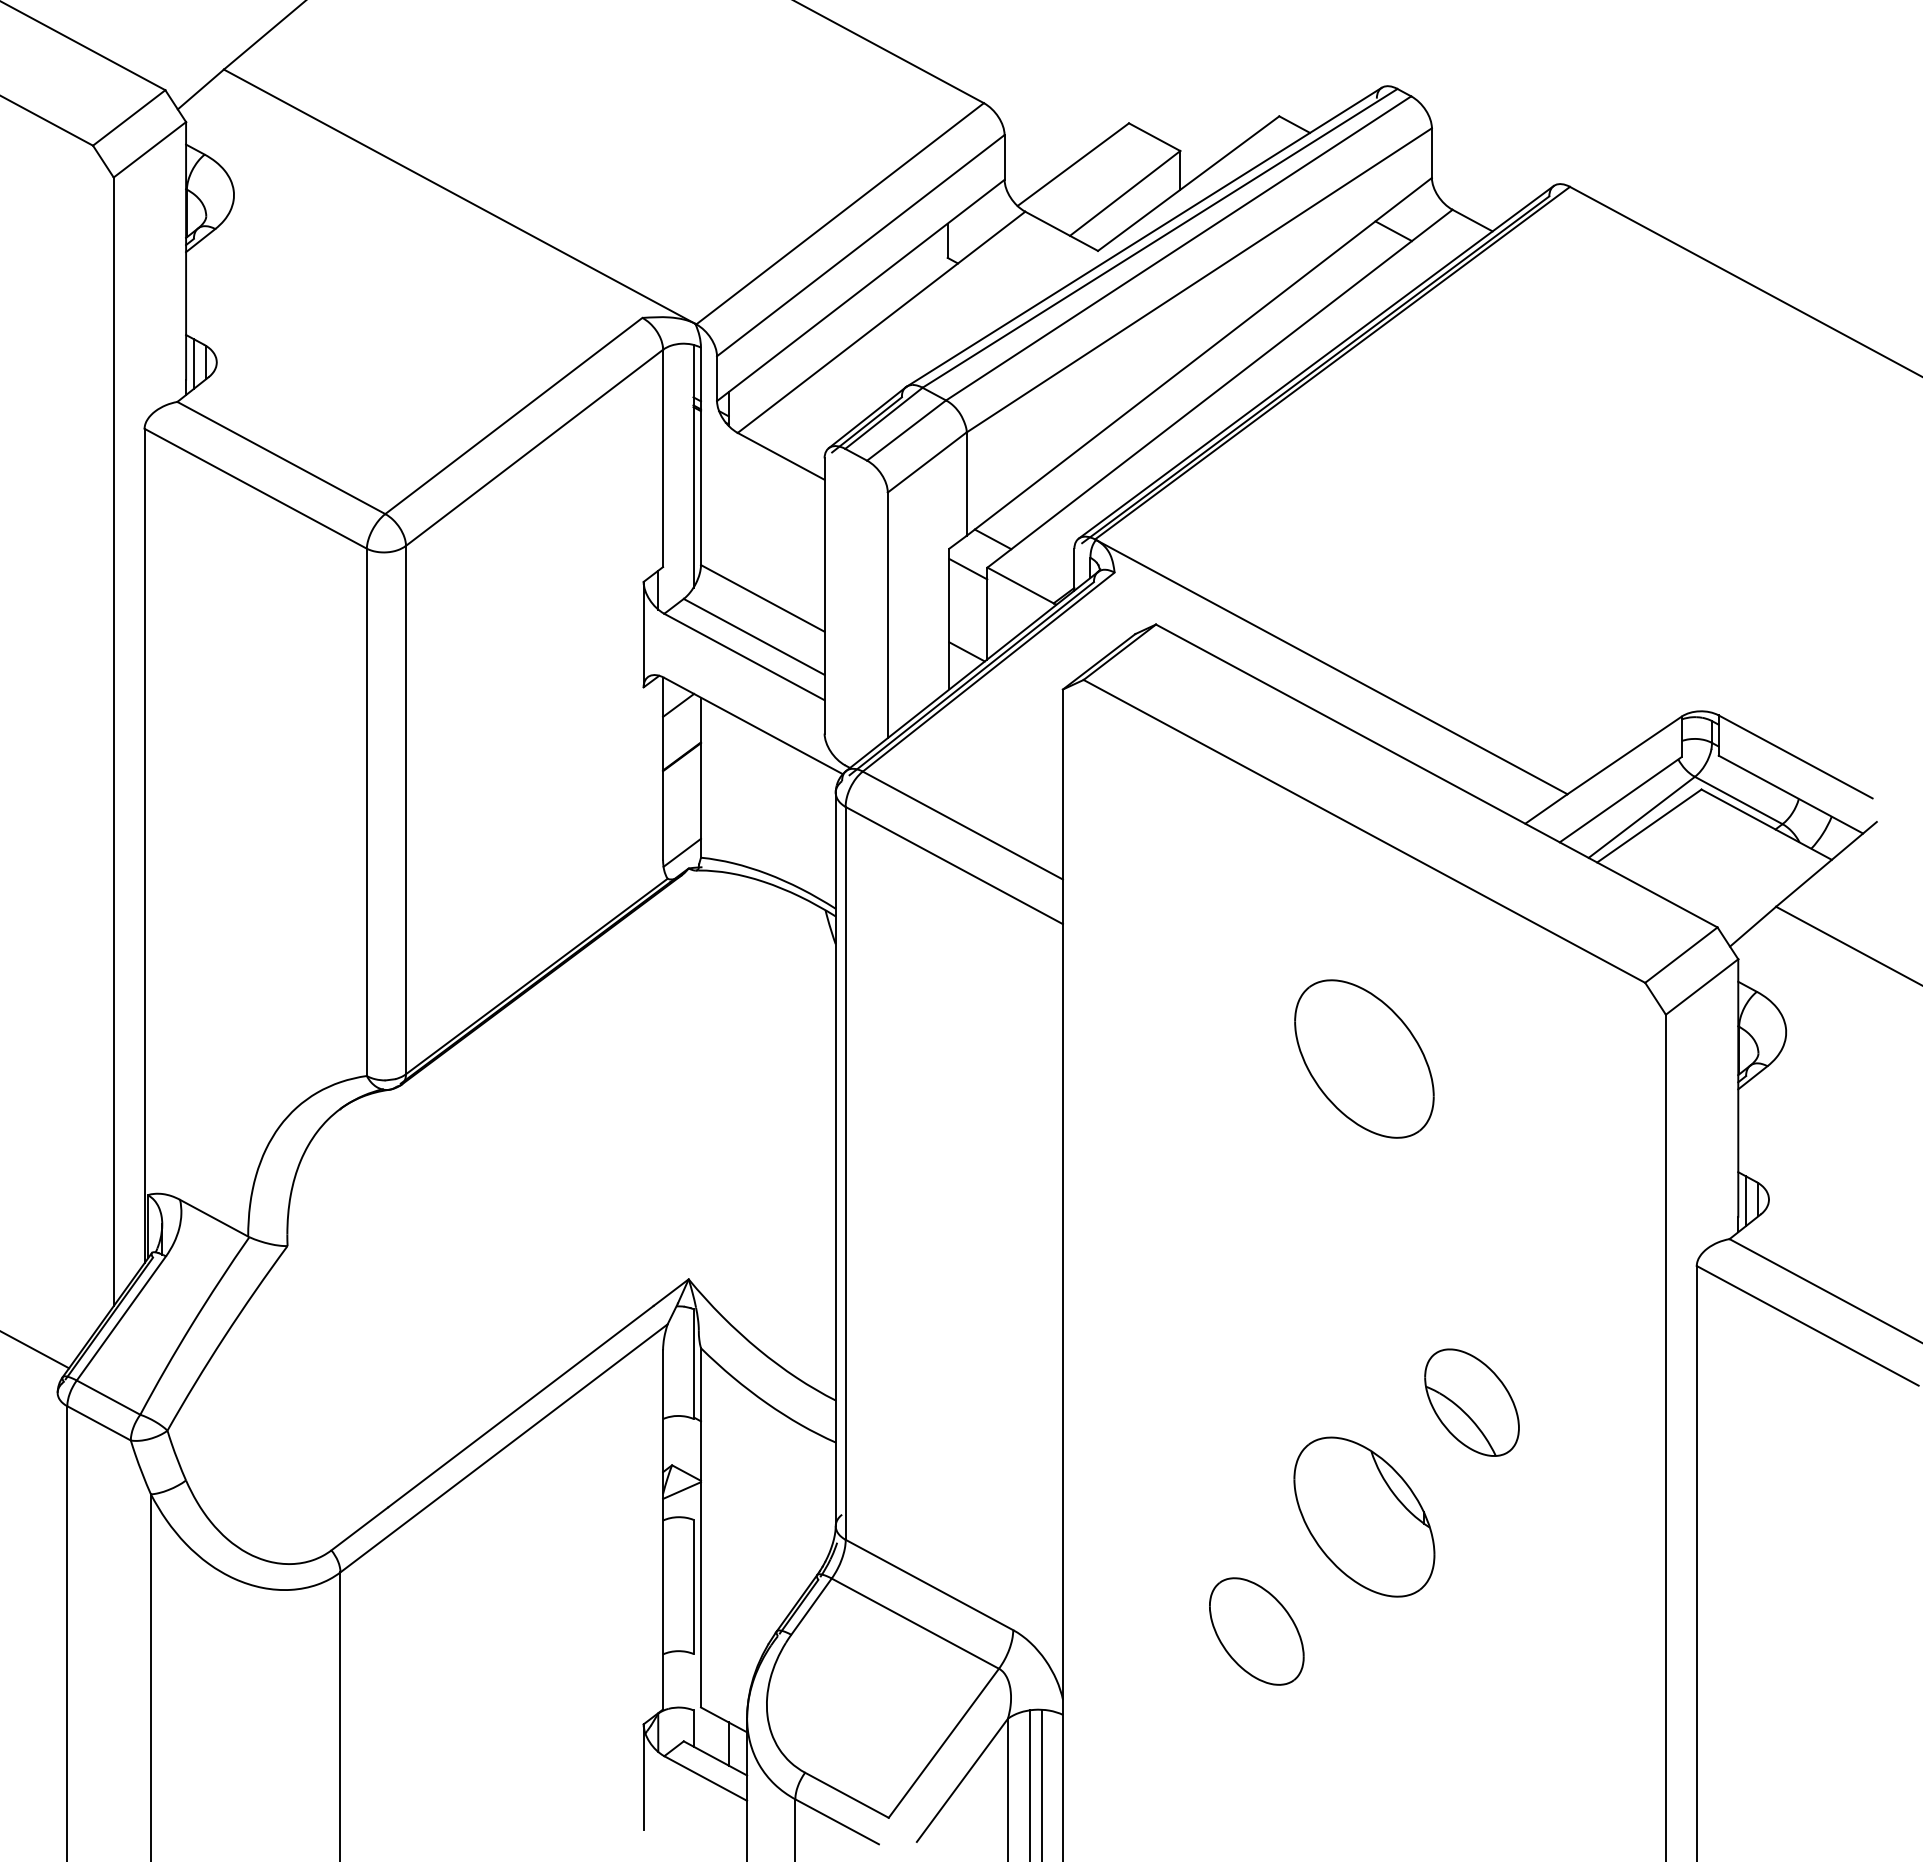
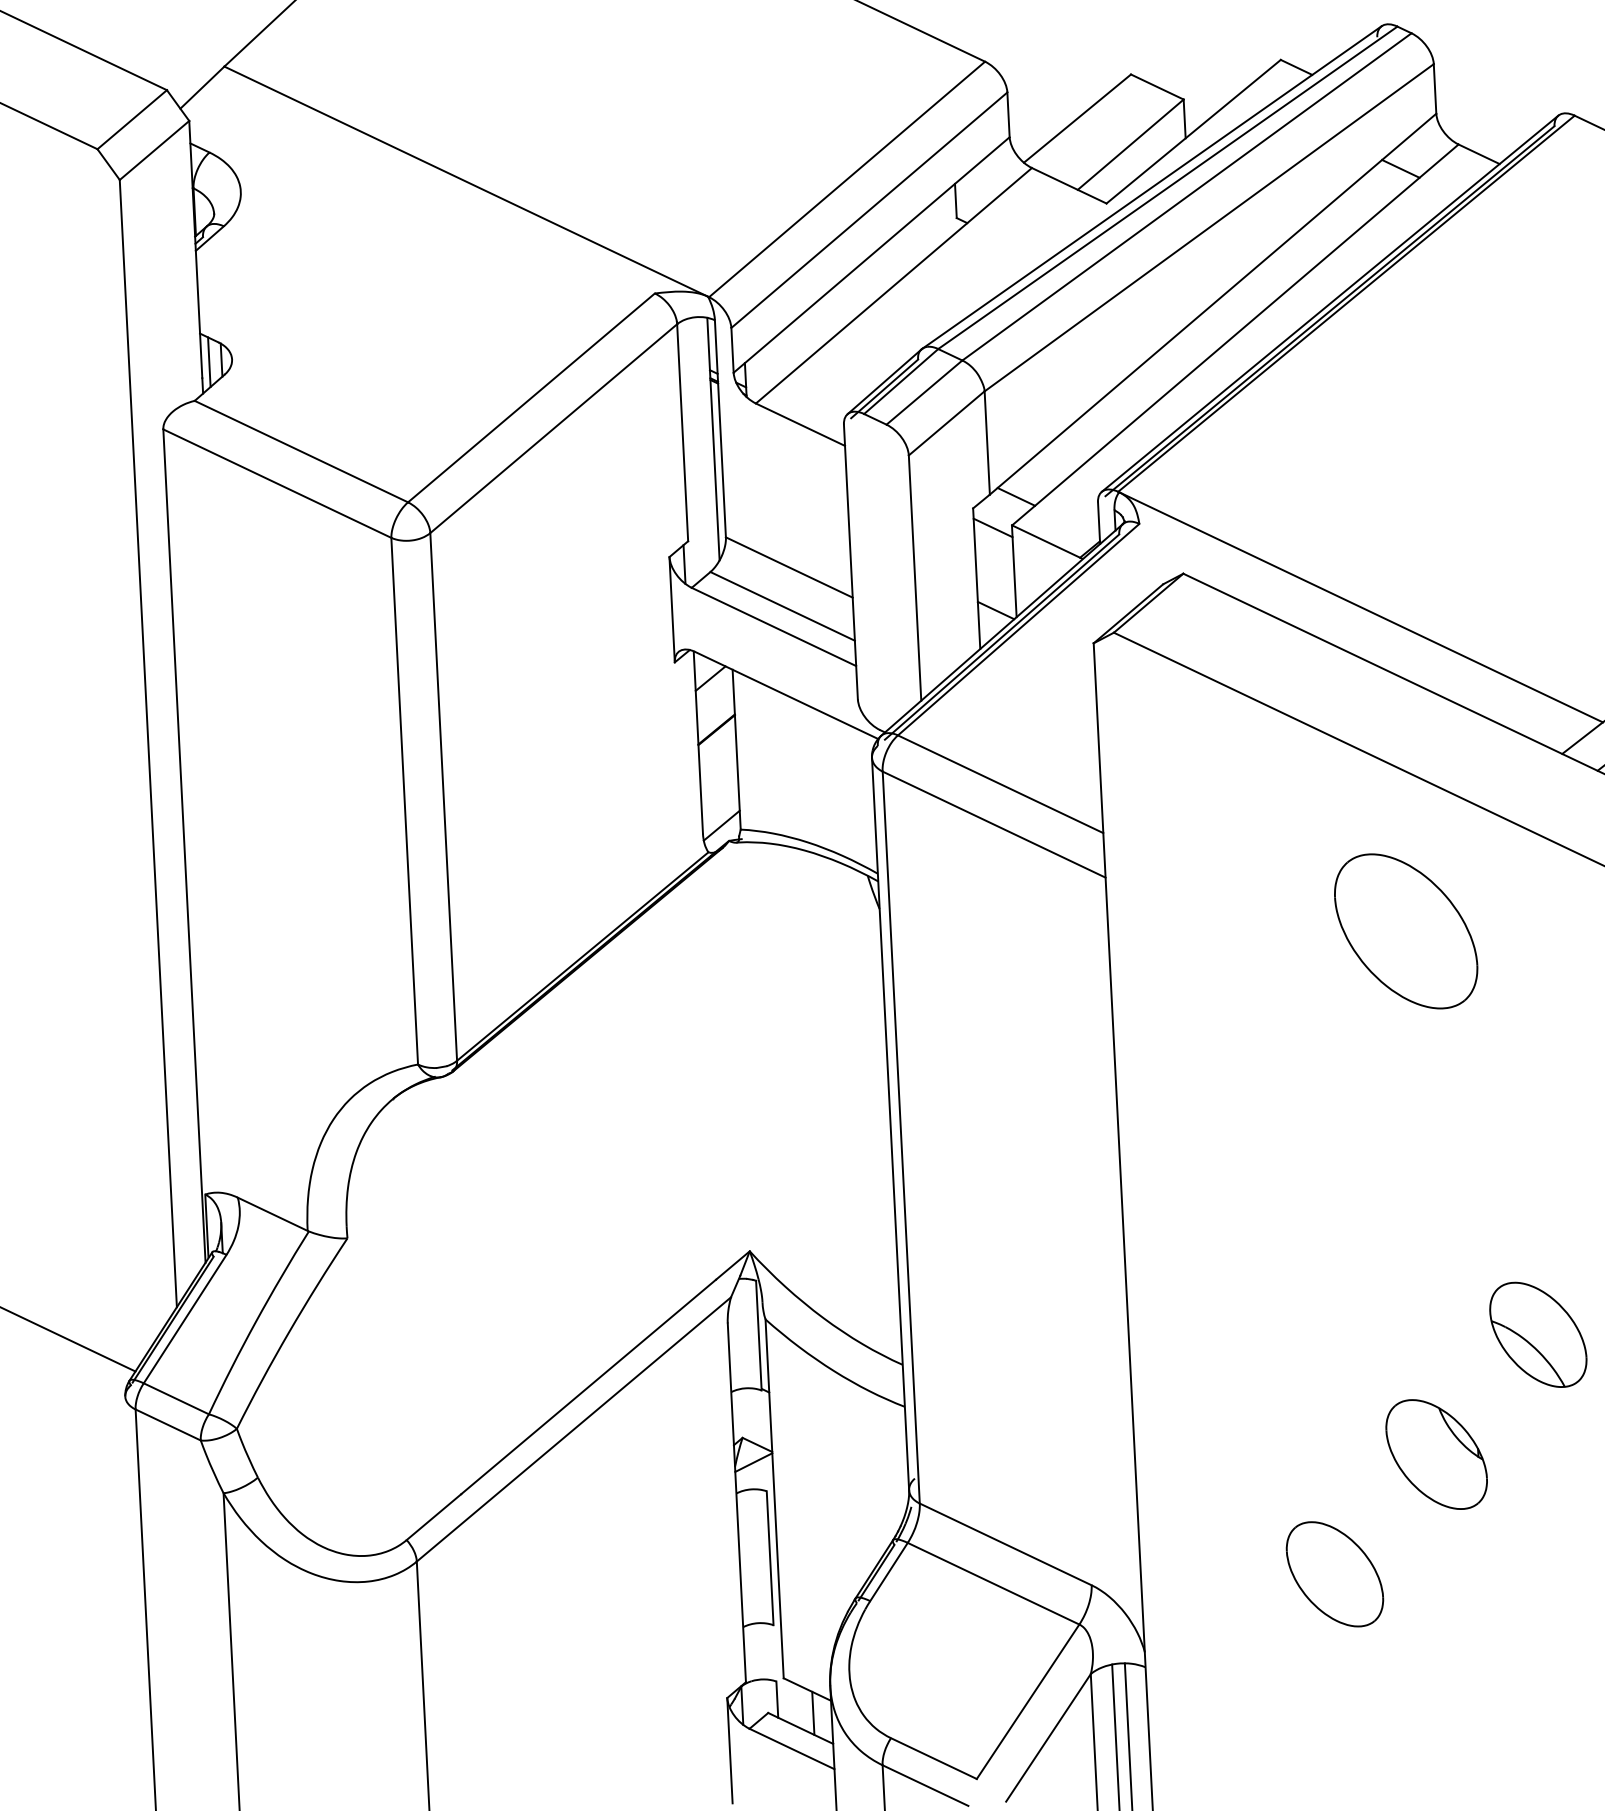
part: (1364, 1058) -> (1406, 930), moved
part: (1364, 1516) -> (1436, 1453), size x0.7

